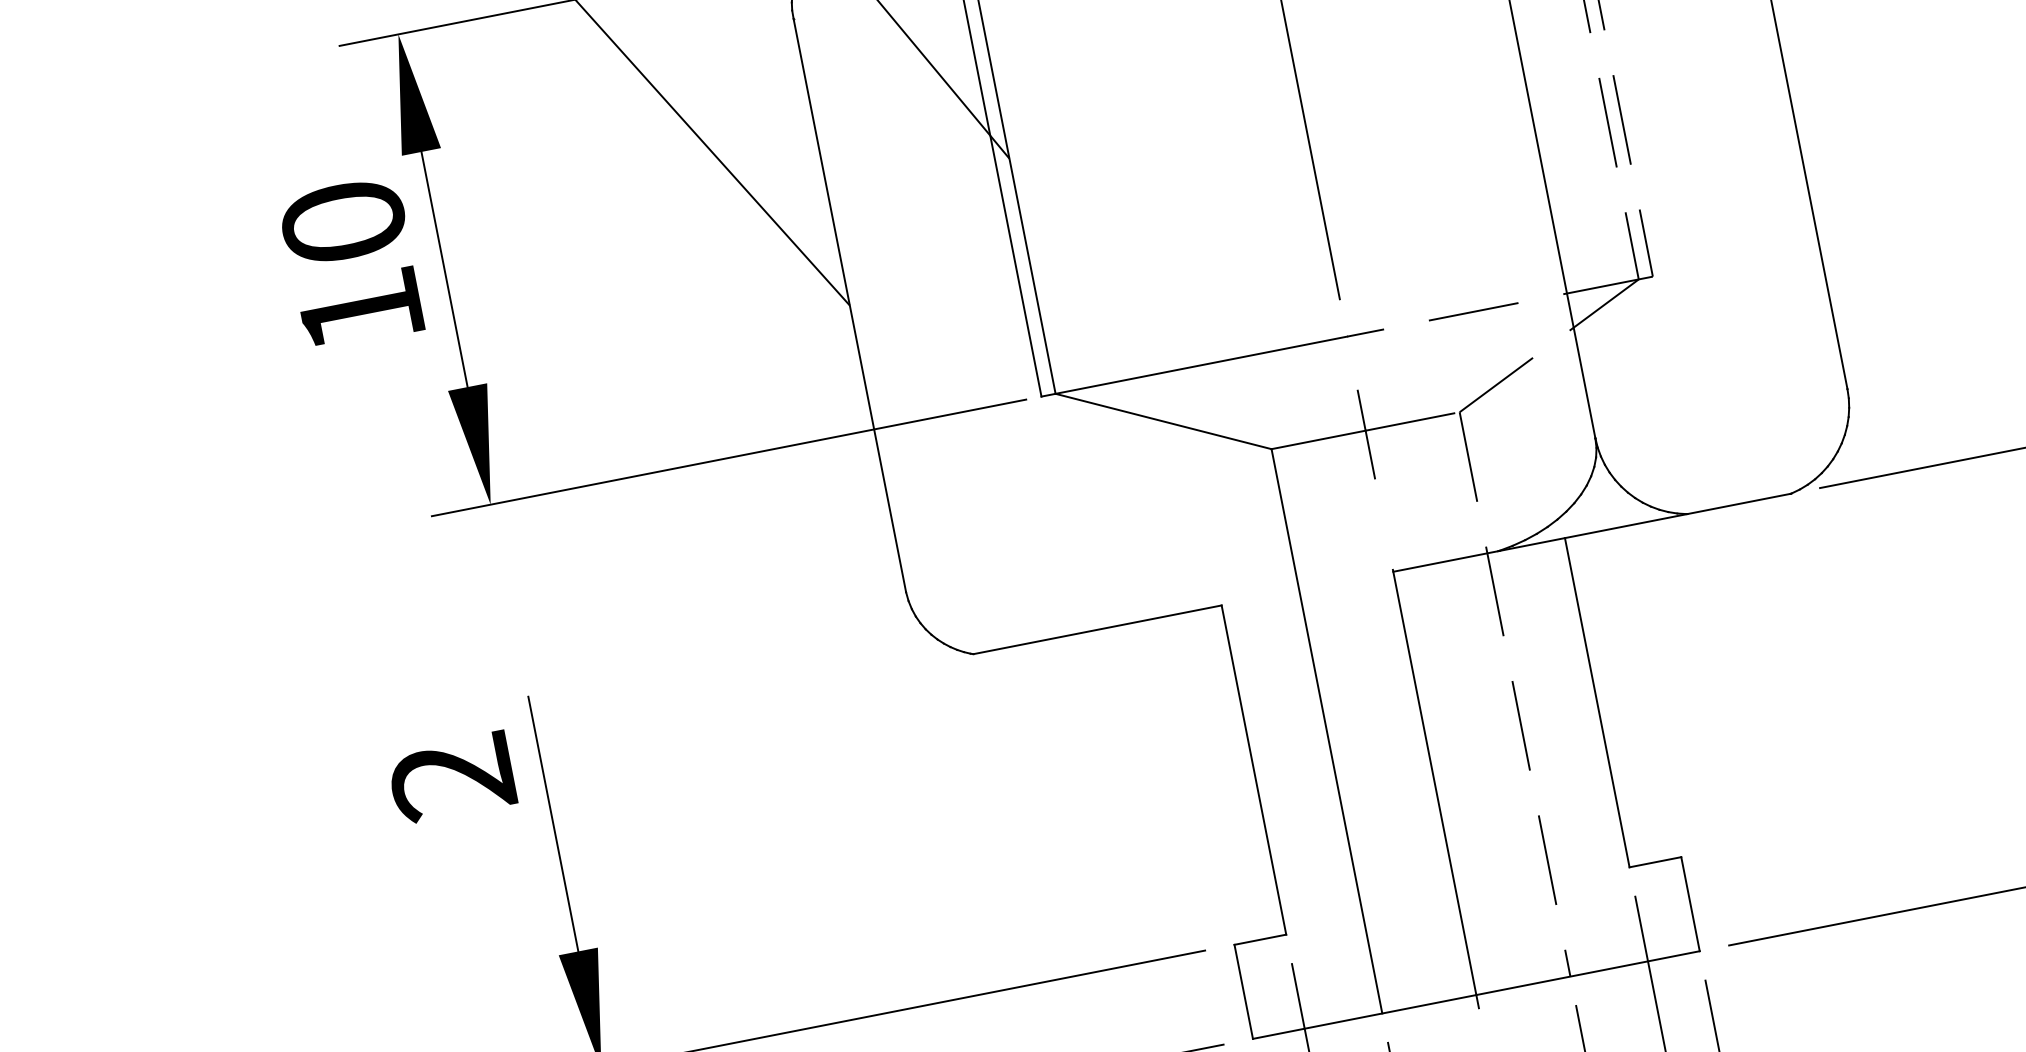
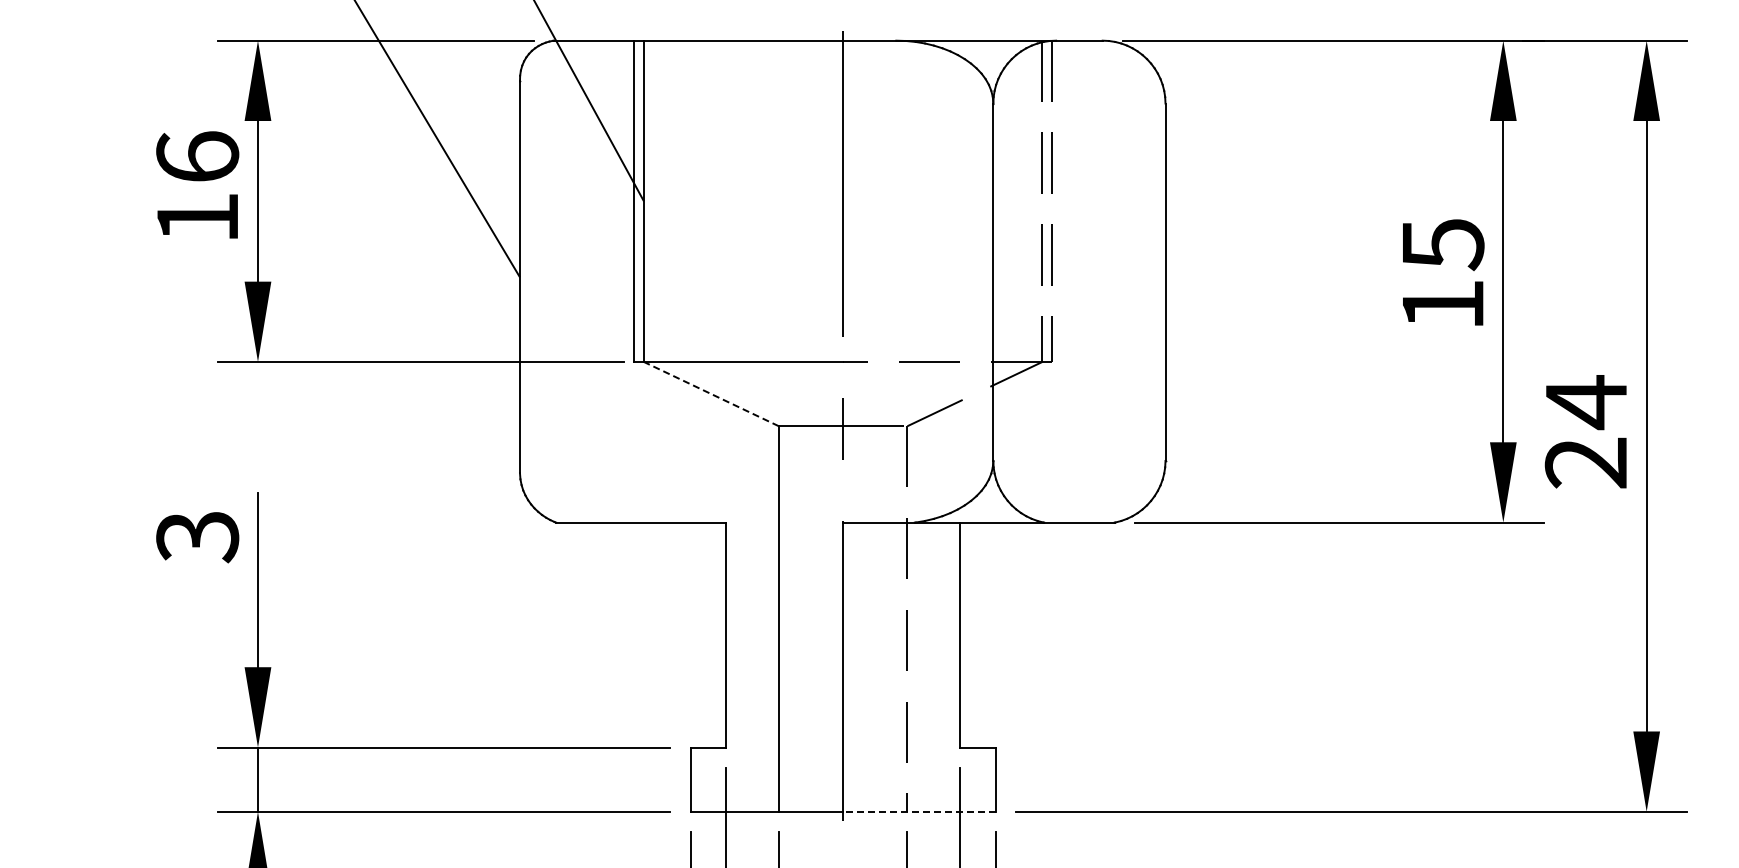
text: (343, 221) -> (197, 156), 10 -> 16
line: (1163, 422) -> (711, 394), solid -> dashed
text: (452, 778) -> (197, 537), 2 -> 3
line: (1586, 972) -> (918, 811), solid -> dashed

